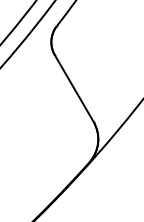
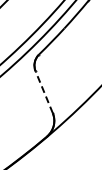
line: (74, 88) -> (44, 92), solid -> dashed

